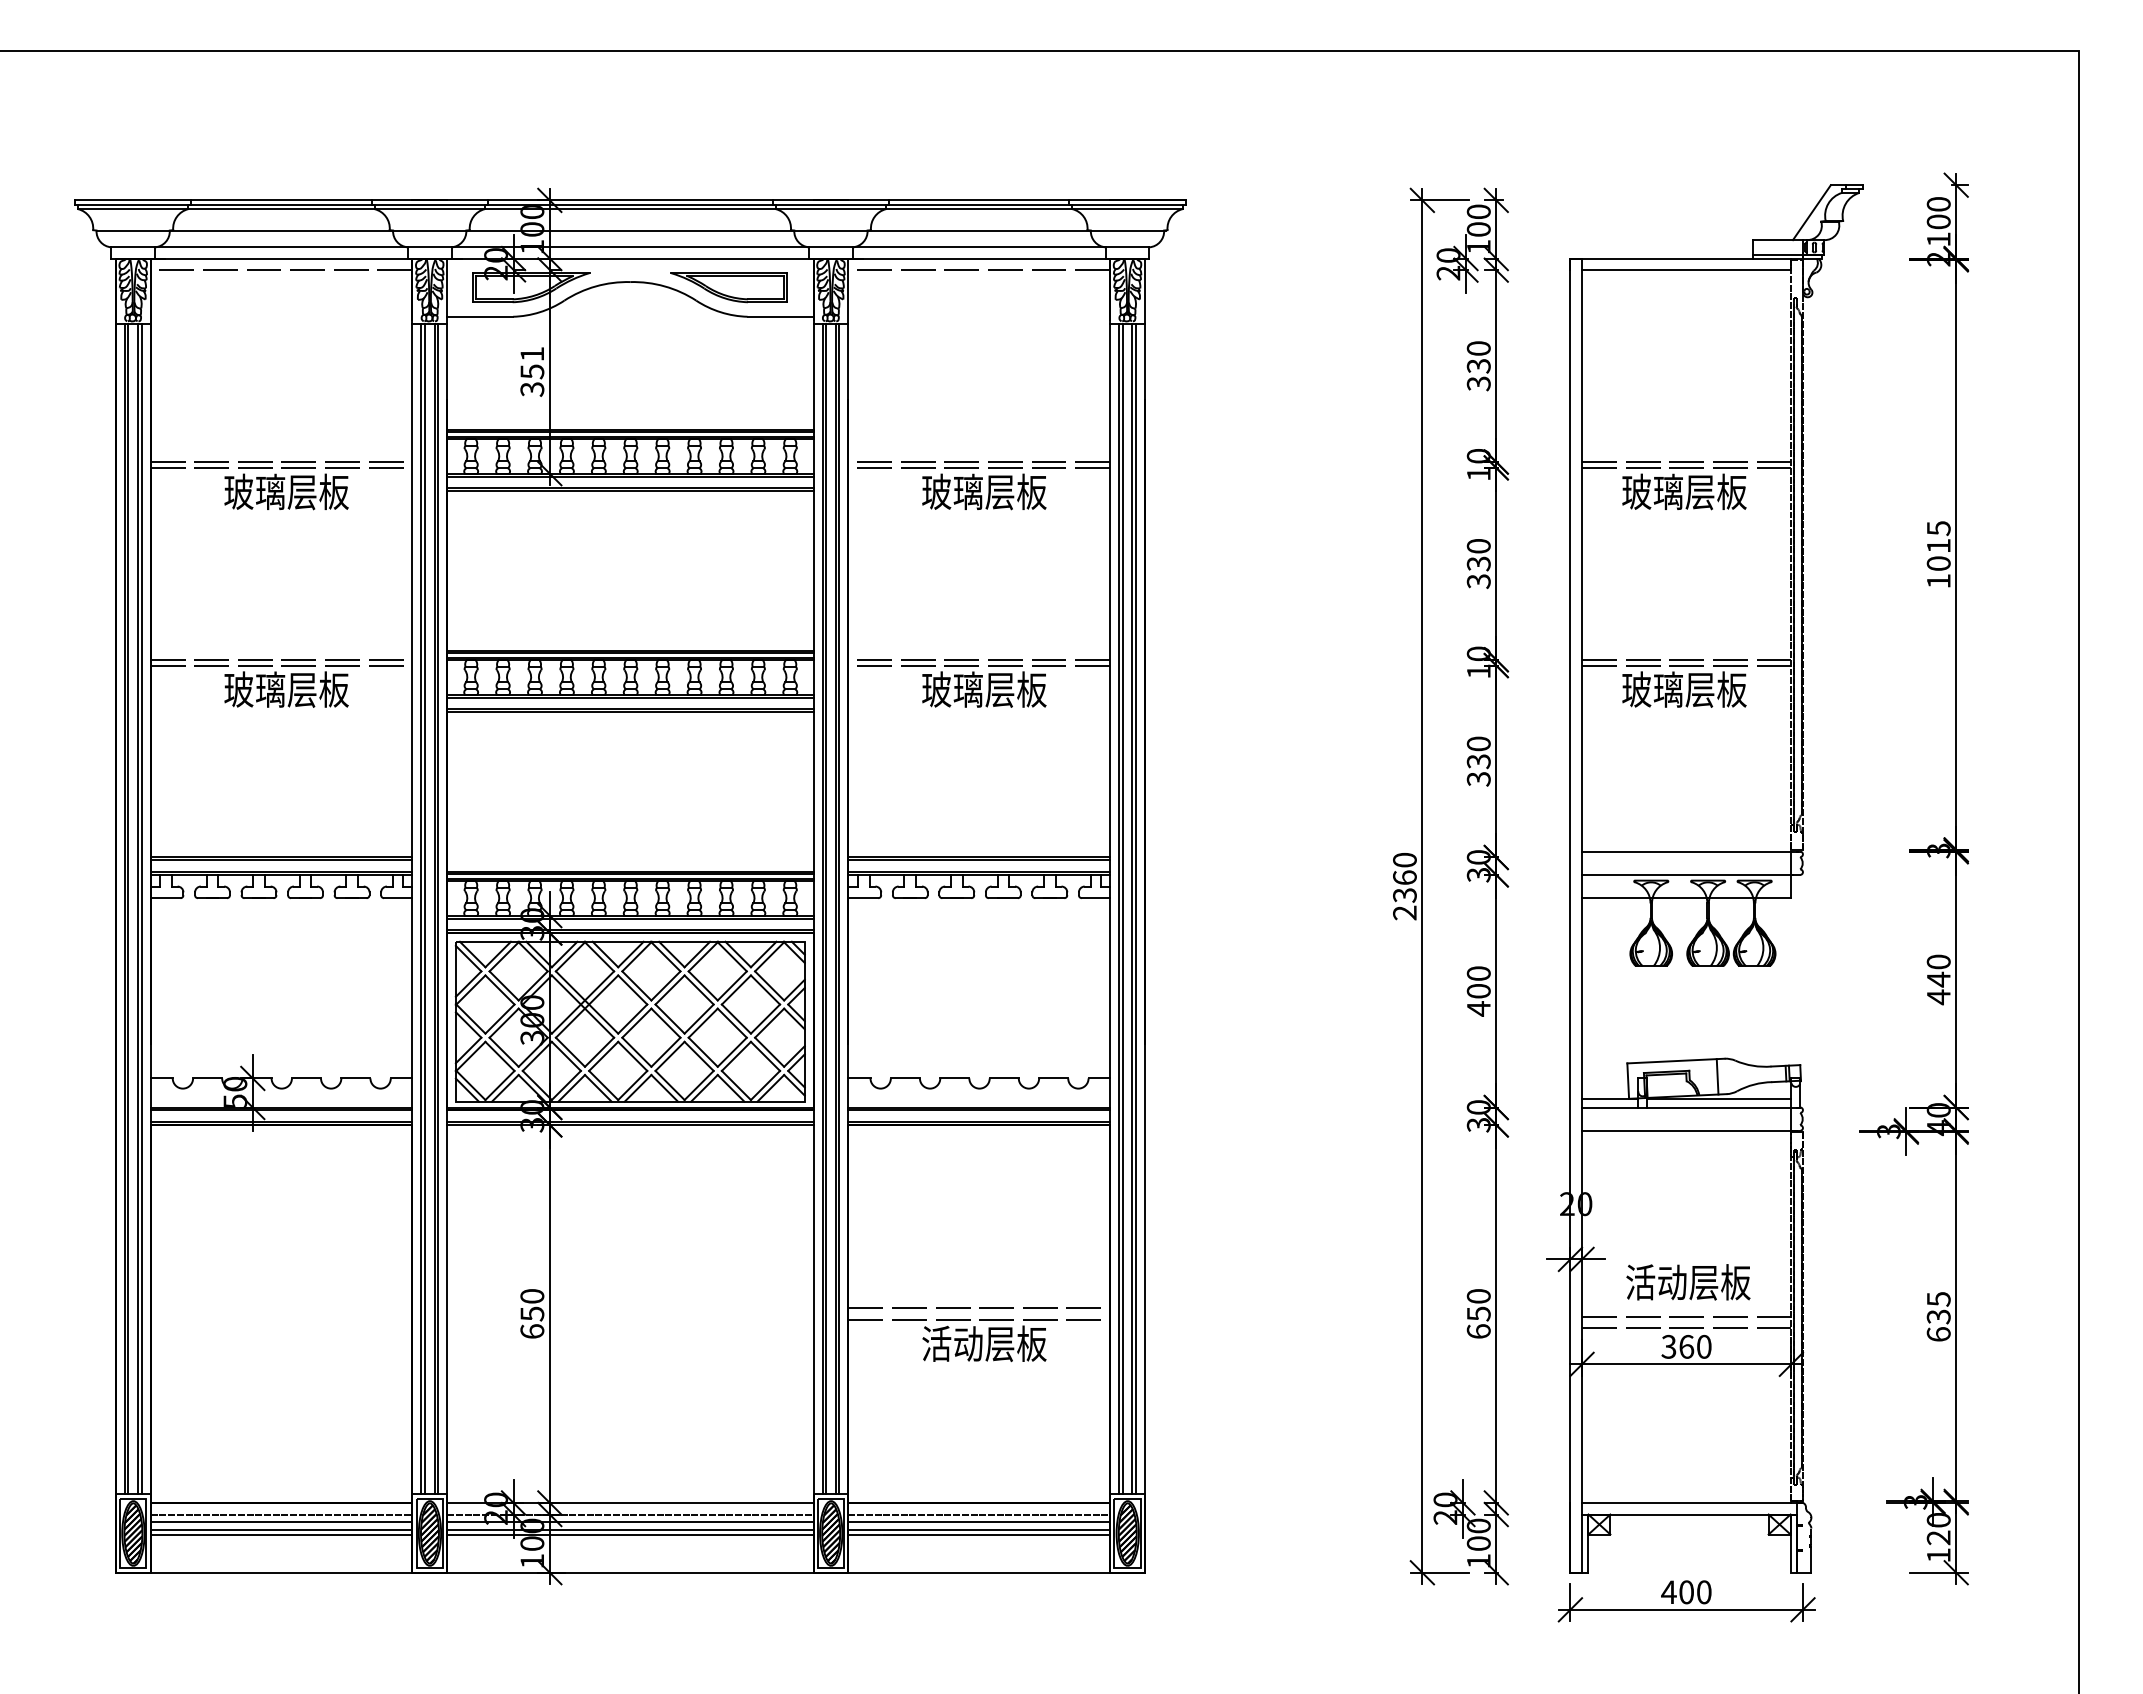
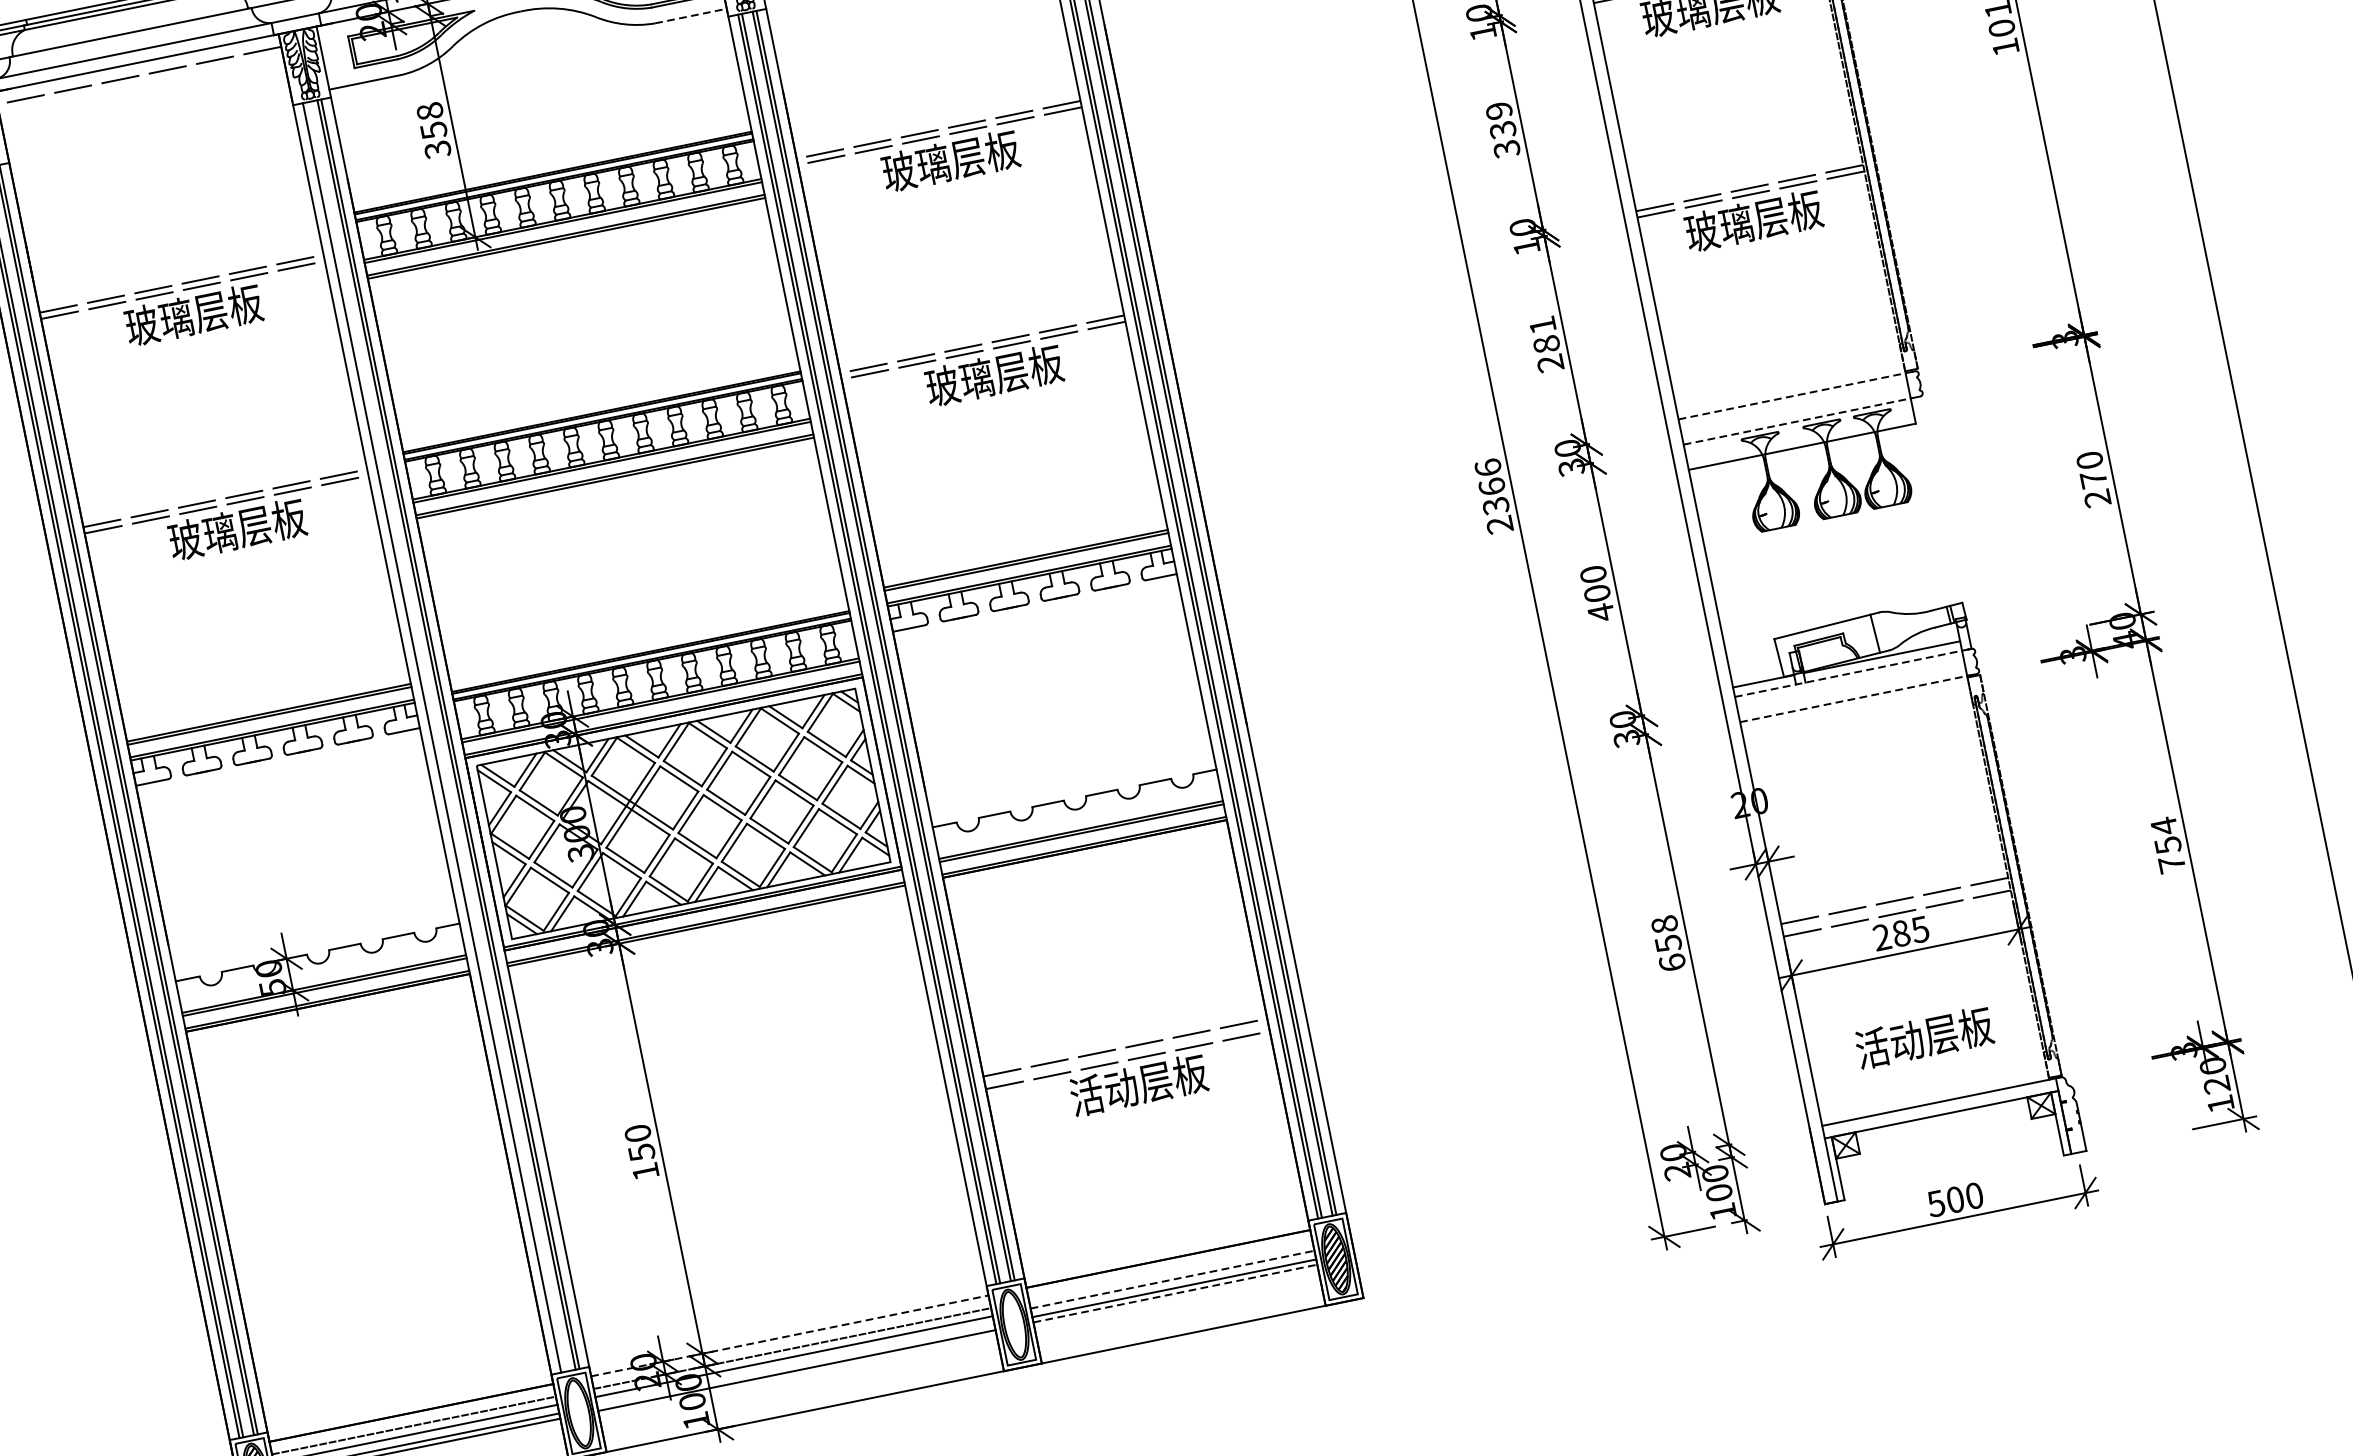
line: (780, 316) -> (690, 15), solid -> dashed
text: (532, 353) -> (430, 110), 351 -> 358
text: (1478, 546) -> (1498, 111), 330 -> 339
text: (1478, 761) -> (1546, 344), 330 -> 281
line: (1689, 851) -> (1795, 395), solid -> dashed
text: (1404, 859) -> (1487, 467), 2360 -> 2366
line: (1686, 874) -> (1796, 421), solid -> dashed
line: (424, 909) -> (435, 737), removed
text: (1938, 988) -> (2095, 489), 440 -> 270
line: (1691, 1107) -> (1853, 672), solid -> dashed
line: (1689, 1130) -> (1856, 698), solid -> dashed
text: (1688, 1282) -> (1924, 1037), moved
text: (1478, 1296) -> (1664, 924), 650 -> 658
text: (1938, 1316) -> (2167, 844), 635 -> 754
text: (532, 1331) -> (645, 1171), 650 -> 150
text: (1686, 1346) -> (1901, 933), 360 -> 285
line: (630, 1502) -> (789, 1335), solid -> dashed
line: (979, 1514) -> (1171, 1271), removed
line: (979, 1522) -> (1172, 1280), solid -> dashed
line: (630, 1530) -> (796, 1365), removed
hatch: (429, 1534) -> (578, 1414), removed
hatch: (831, 1534) -> (1015, 1325), removed
line: (979, 1534) -> (1175, 1293), solid -> dashed
text: (1668, 1592) -> (1935, 1203), 400 -> 500

